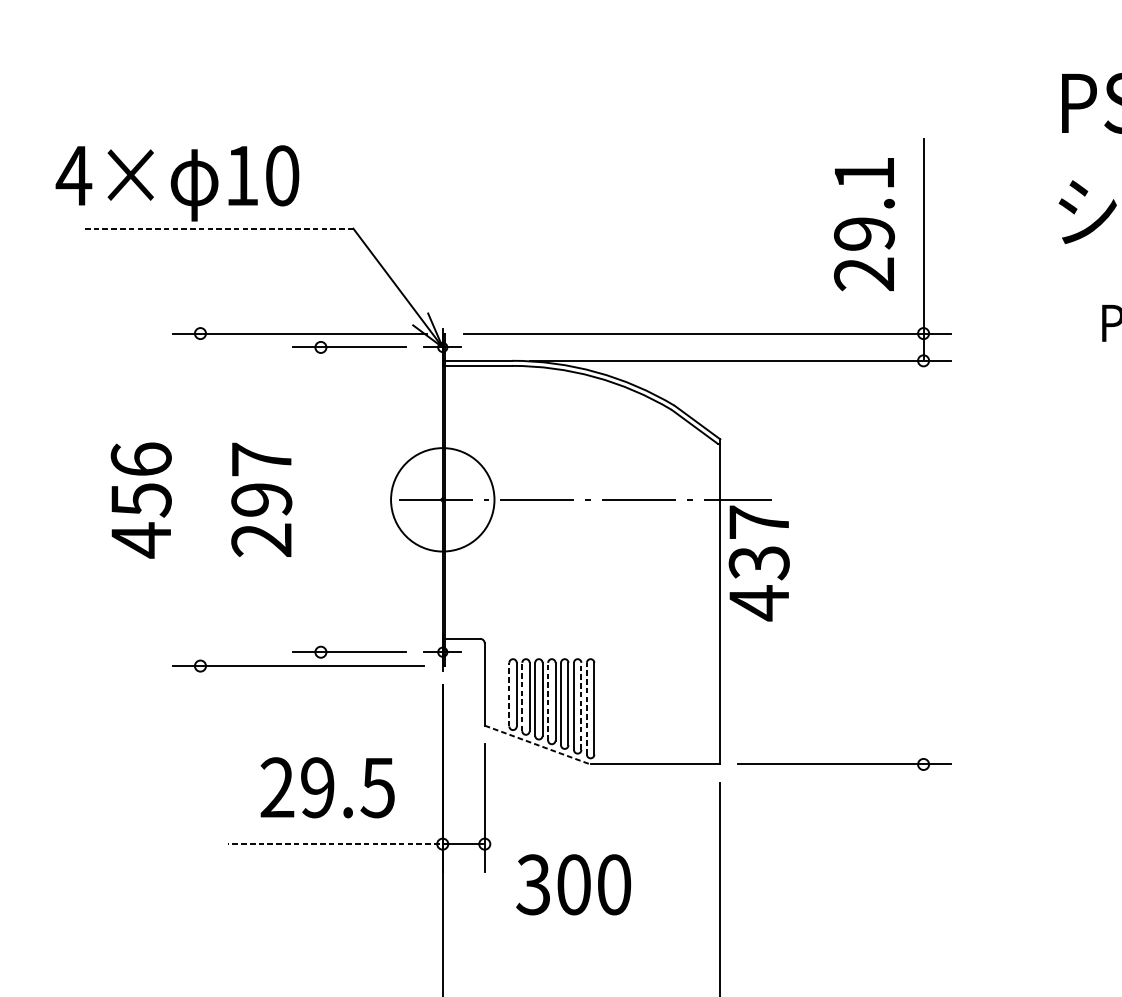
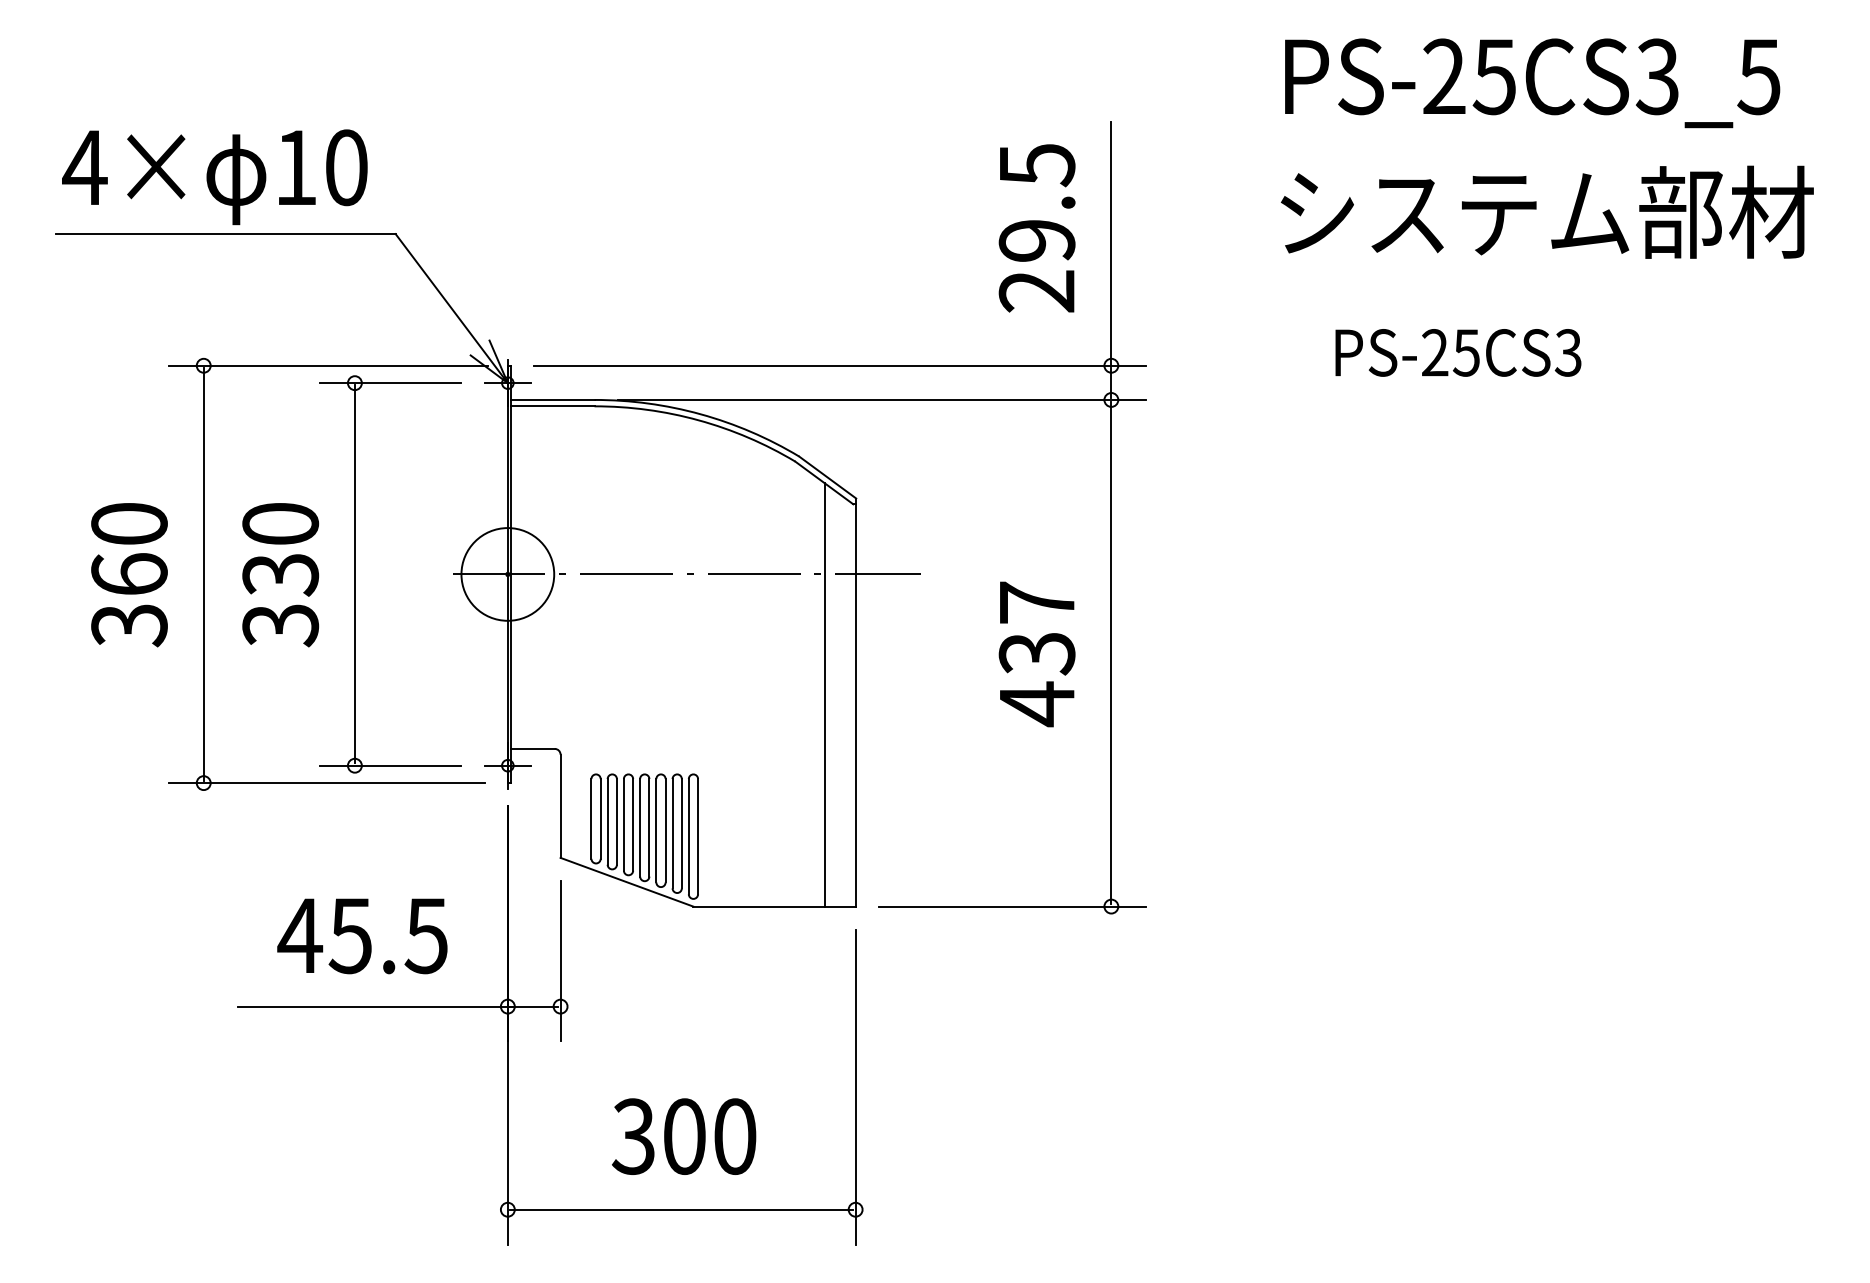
text: (864, 174) -> (1037, 165), 29.1 -> 29.5
text: (177, 183) -> (214, 177), moved
line: (217, 229) -> (225, 234), dashed -> solid
line: (200, 499) -> (203, 574), added
text: (261, 499) -> (280, 574), 297 -> 330
line: (320, 499) -> (354, 574), added
circle: (442, 499) -> (507, 574), size x0.71
text: (141, 500) -> (129, 575), 456 -> 360
line: (923, 562) -> (1111, 653), added
text: (758, 563) -> (1036, 654), moved
line: (695, 595) -> (824, 694), added
line: (509, 694) -> (591, 818), dashed -> solid
line: (522, 696) -> (607, 821), dashed -> solid
line: (548, 701) -> (640, 827), dashed -> solid
line: (581, 706) -> (681, 833), dashed -> solid
line: (586, 708) -> (688, 836), dashed -> solid
line: (537, 745) -> (626, 882), dashed -> solid
text: (296, 787) -> (324, 935), 29.5 -> 45.5
line: (337, 844) -> (375, 1006), dashed -> solid
text: (573, 884) -> (684, 1136), moved

